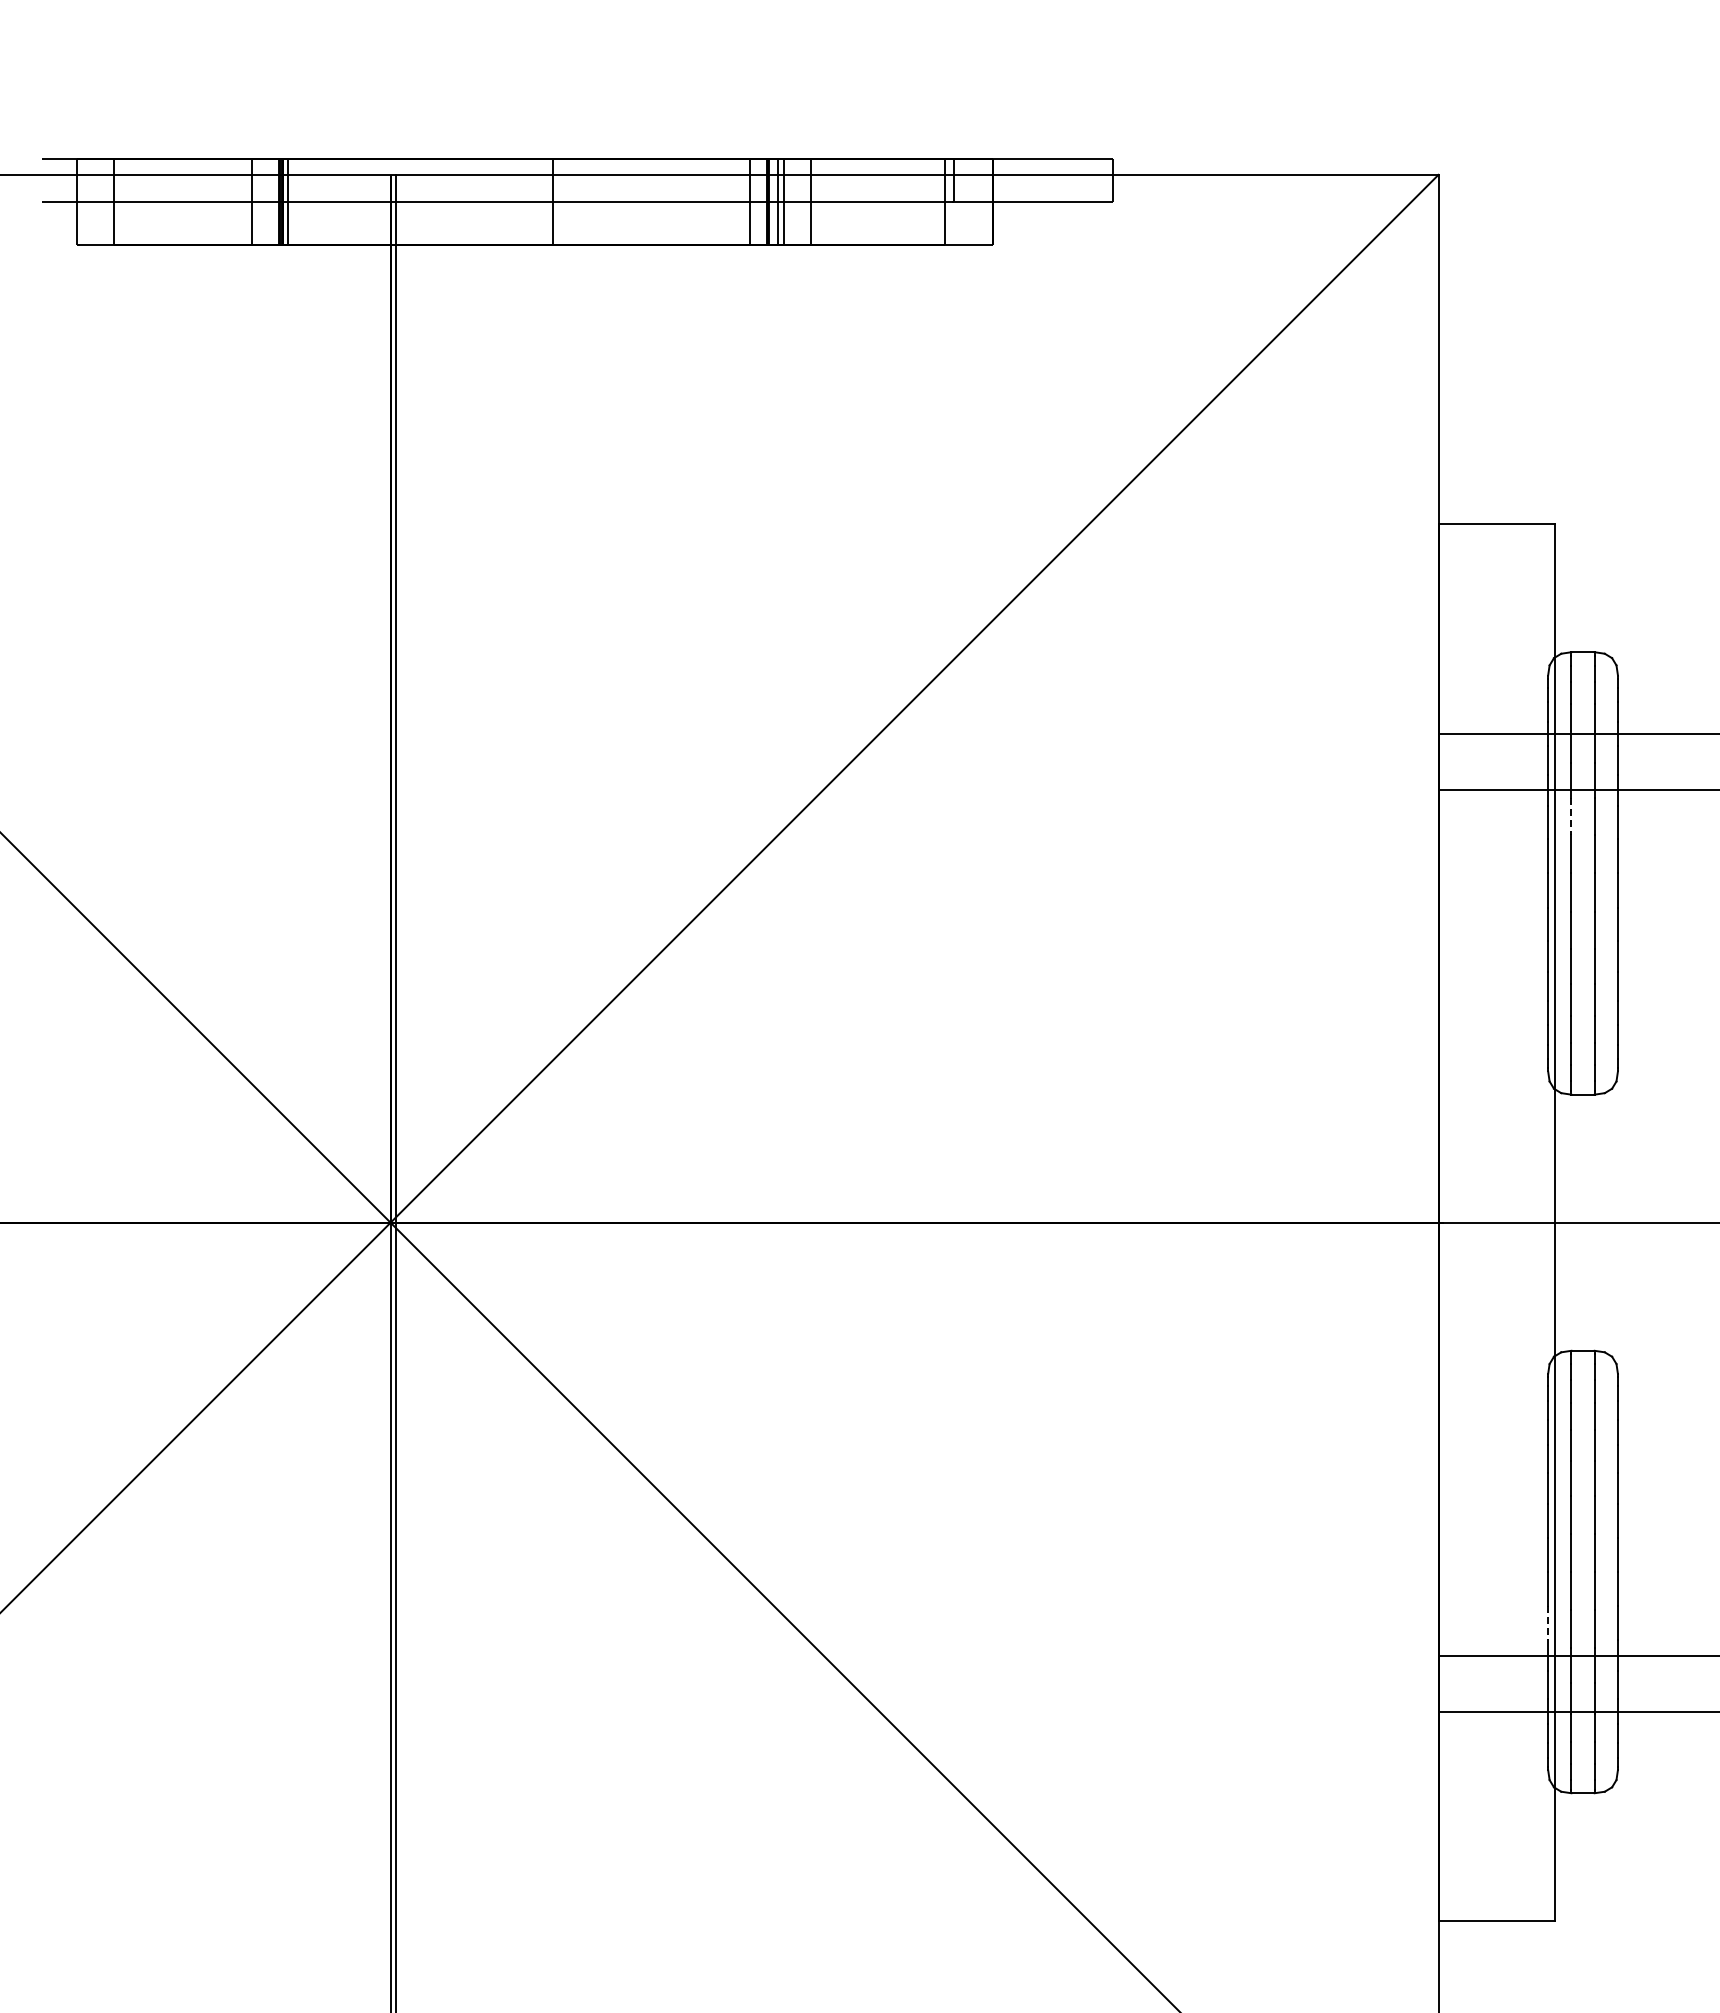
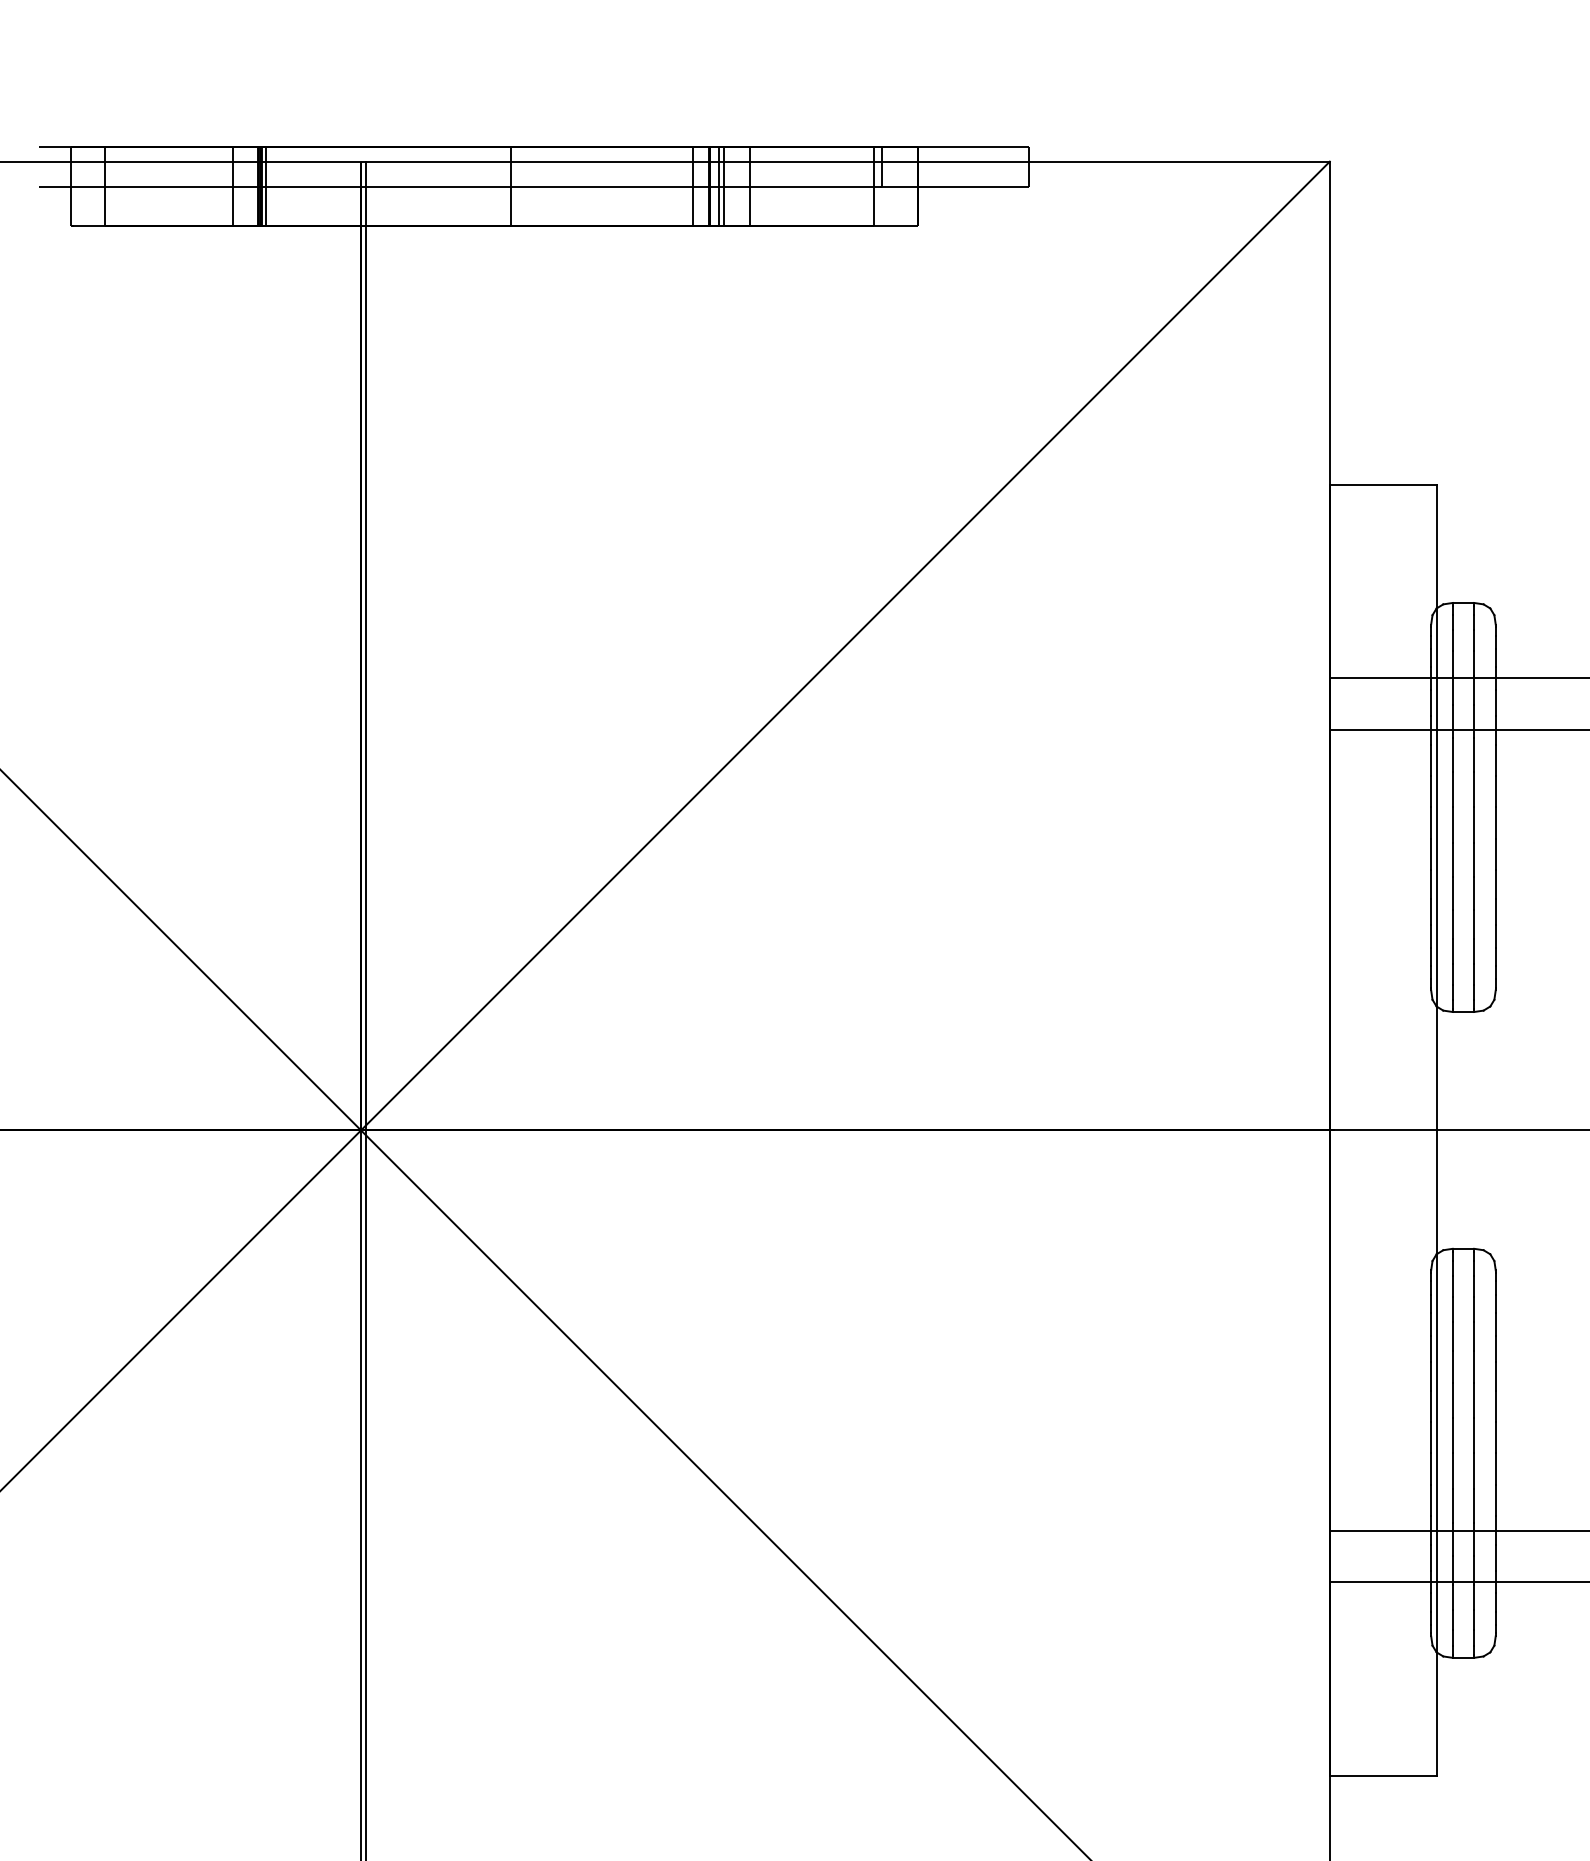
line: (1571, 816) -> (1452, 754), dashed -> solid
line: (1548, 1623) -> (1431, 1500), dashed -> solid

